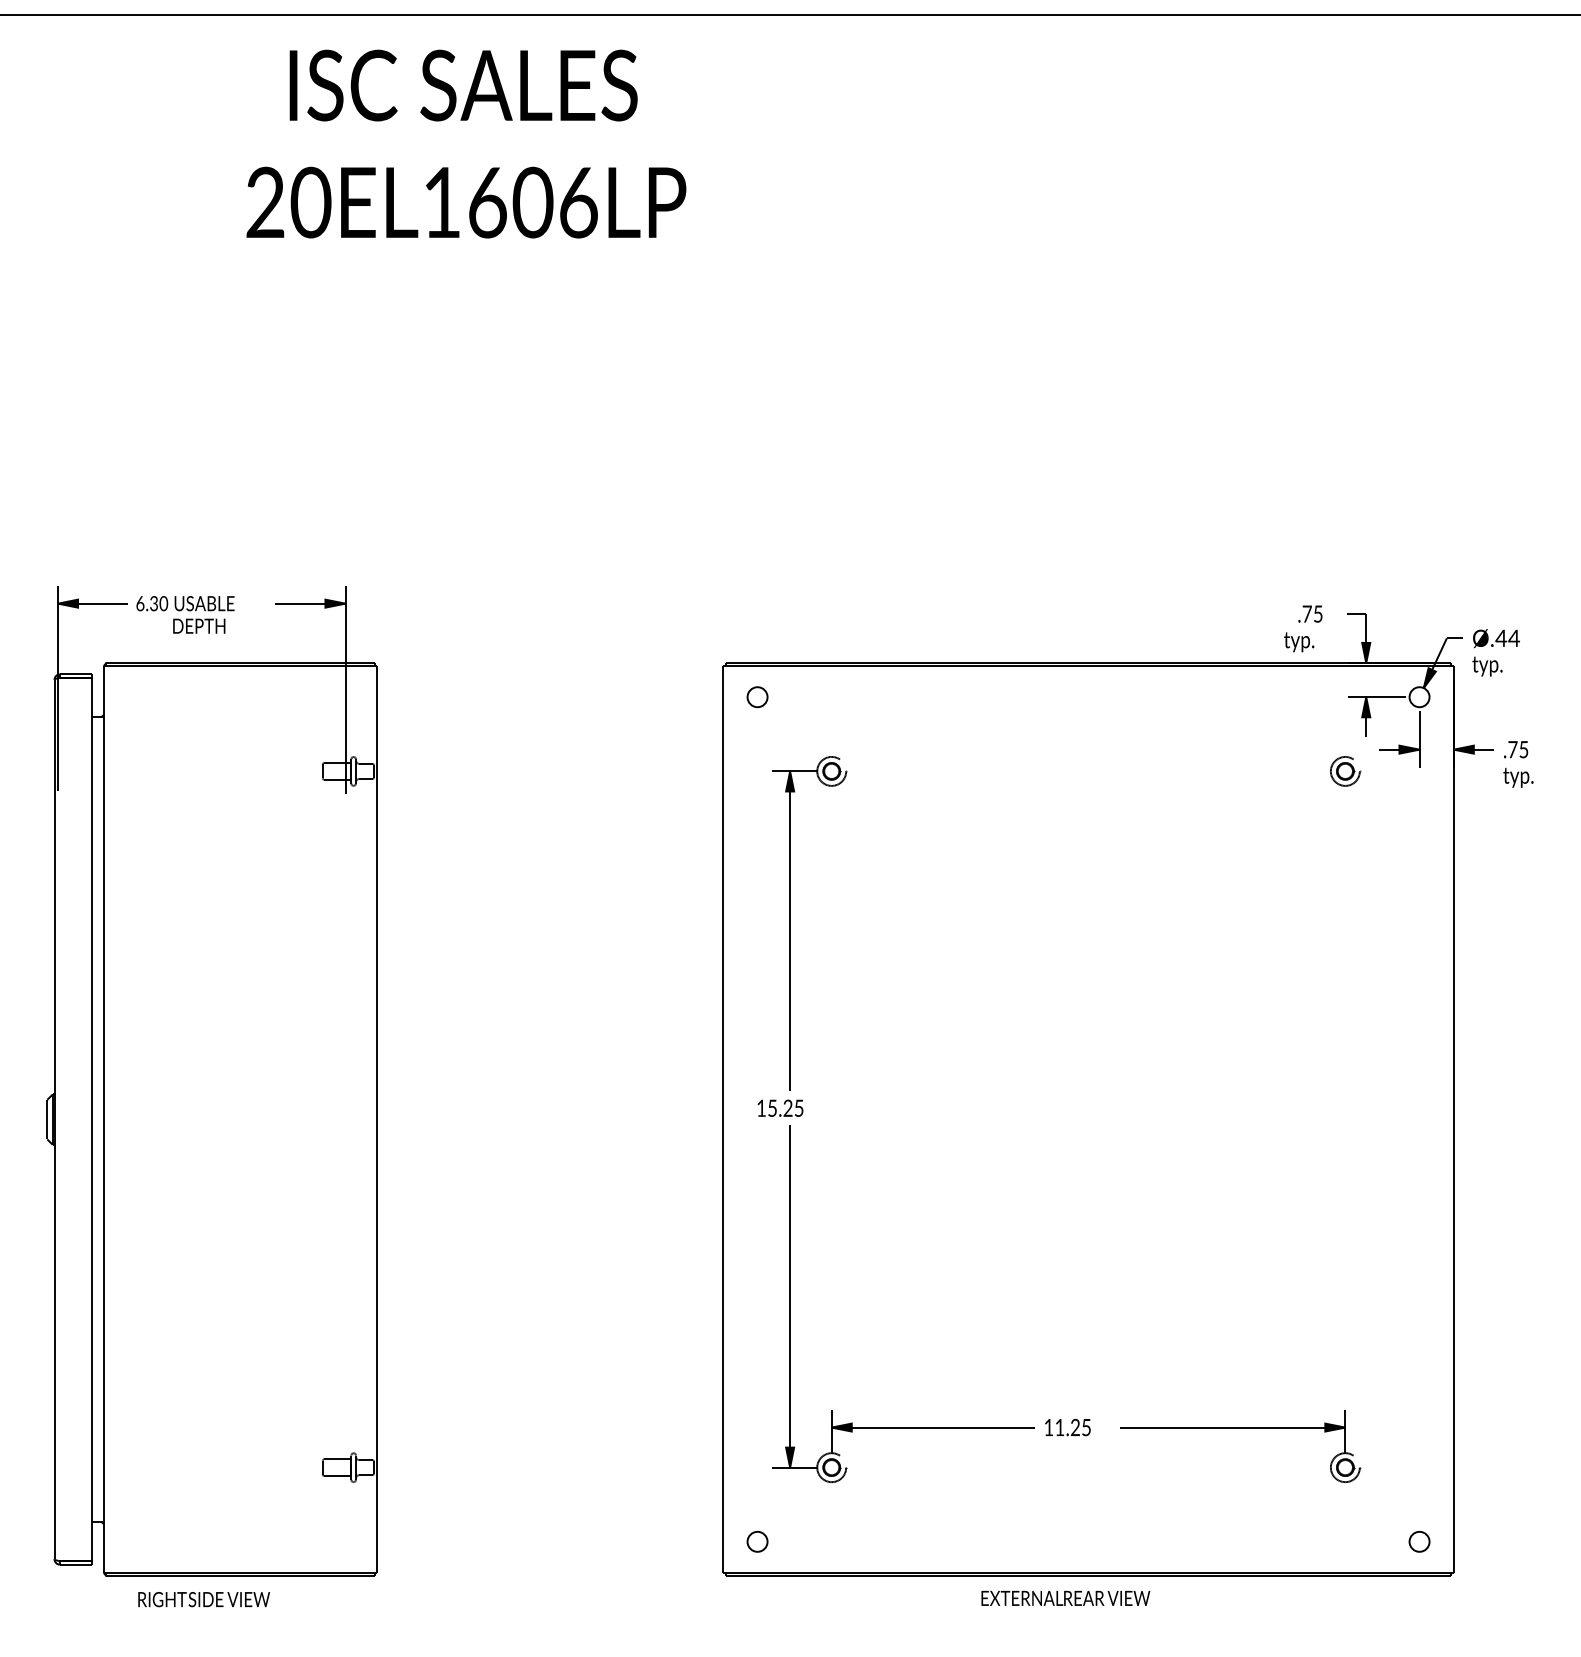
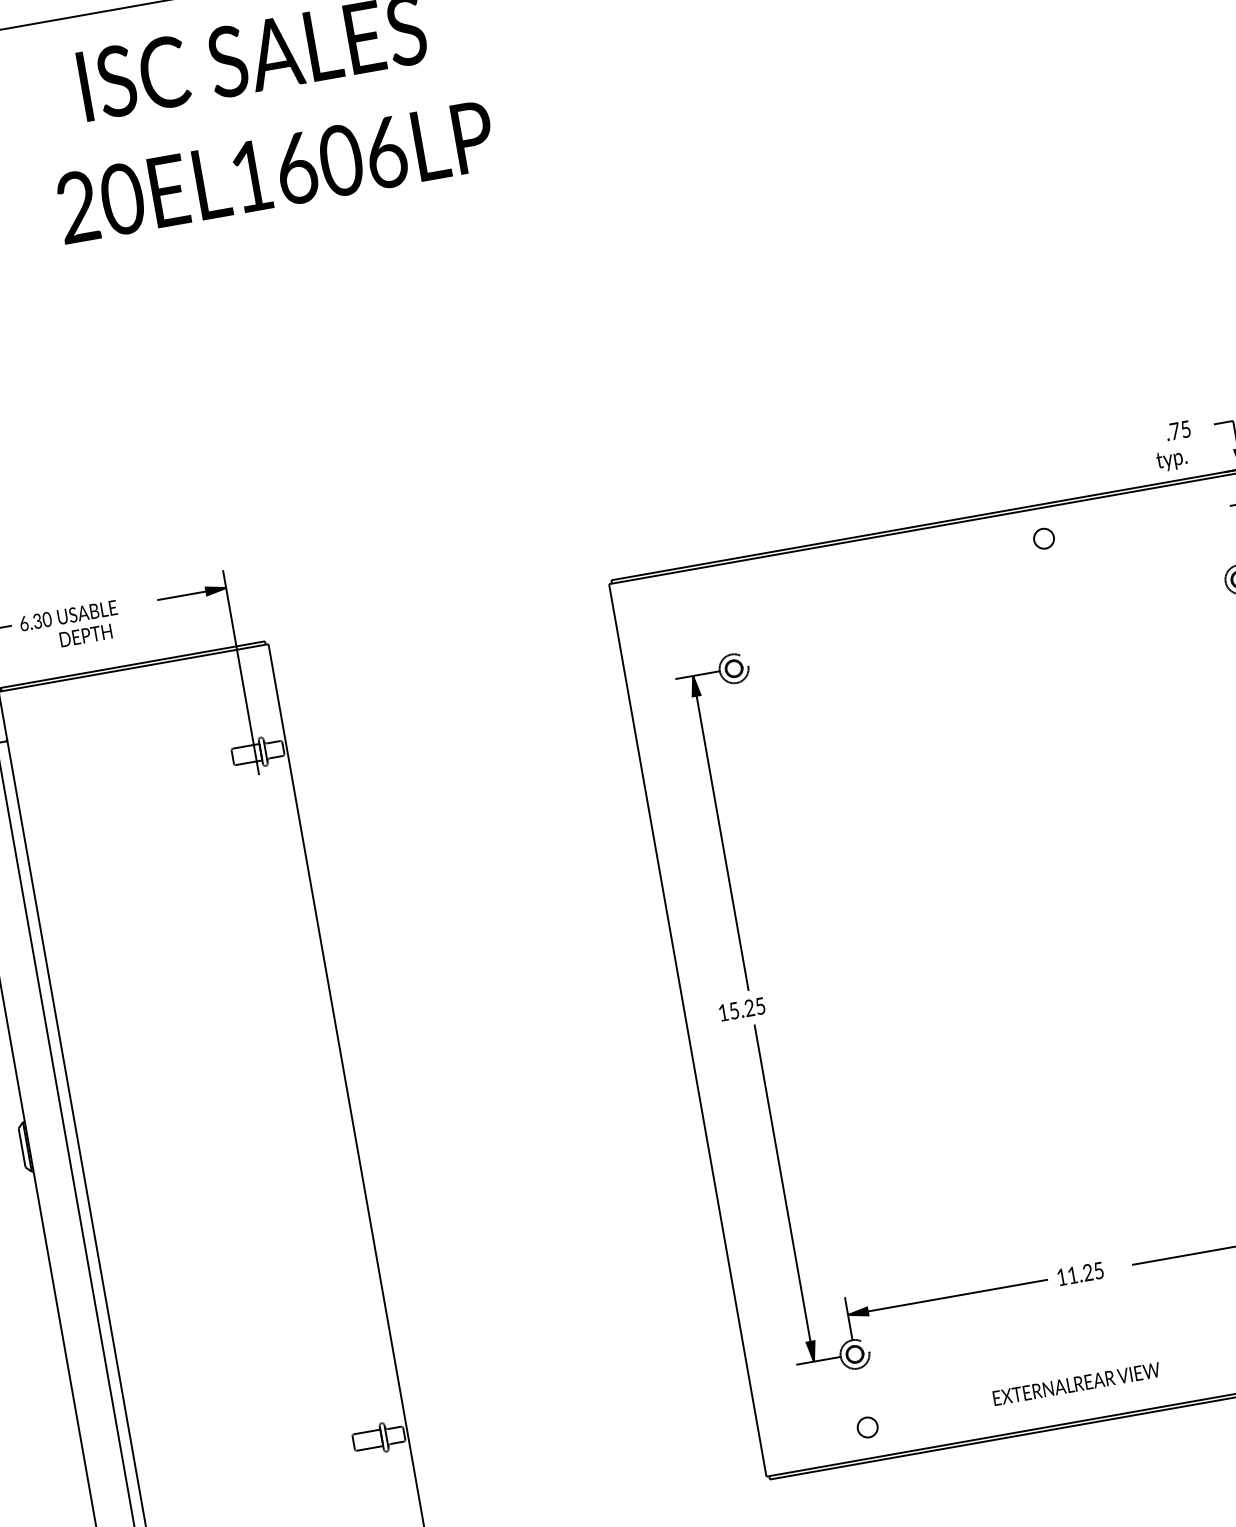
part: (757, 697) -> (1044, 539), moved
part: (757, 1541) -> (867, 1427), moved
text: (1065, 1598) -> (1076, 1384), moved

